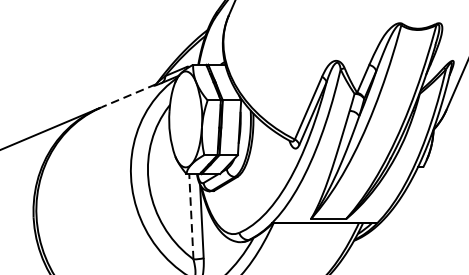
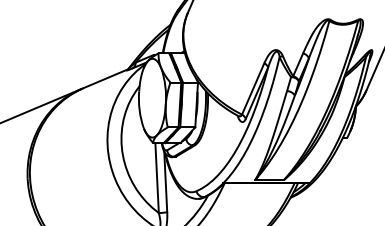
line: (128, 95) -> (105, 78), dashed -> solid
line: (191, 216) -> (157, 177), dashed -> solid

